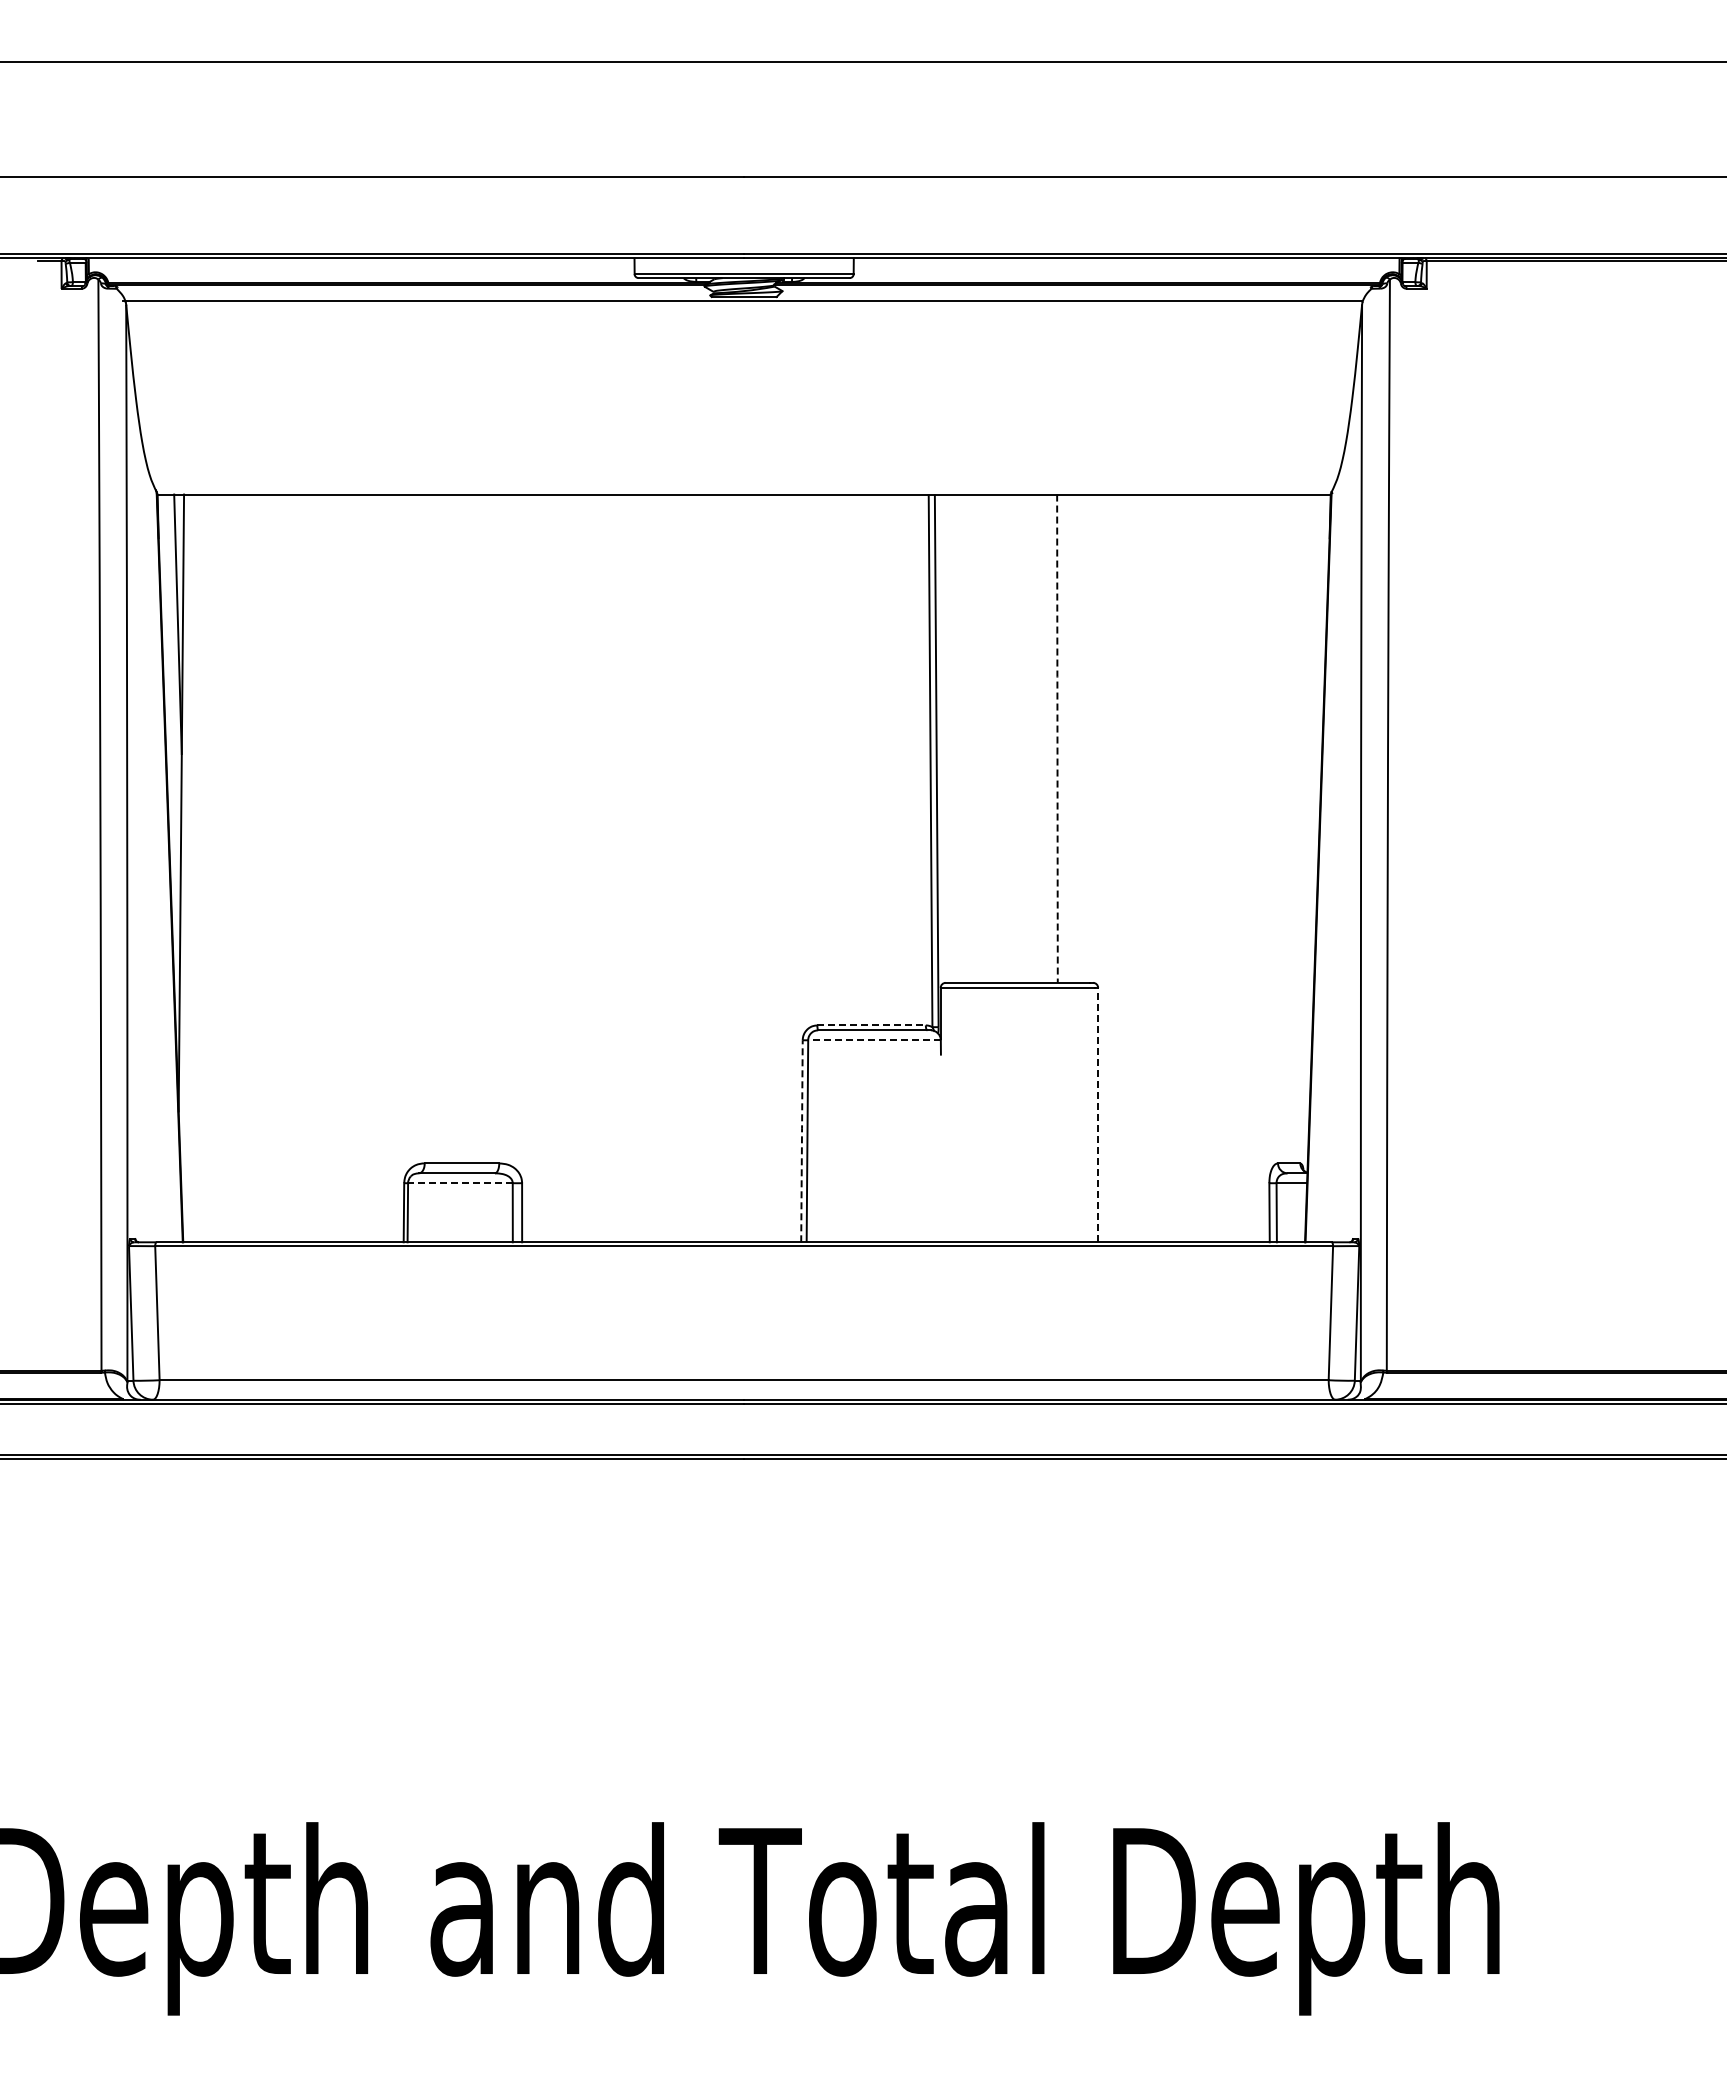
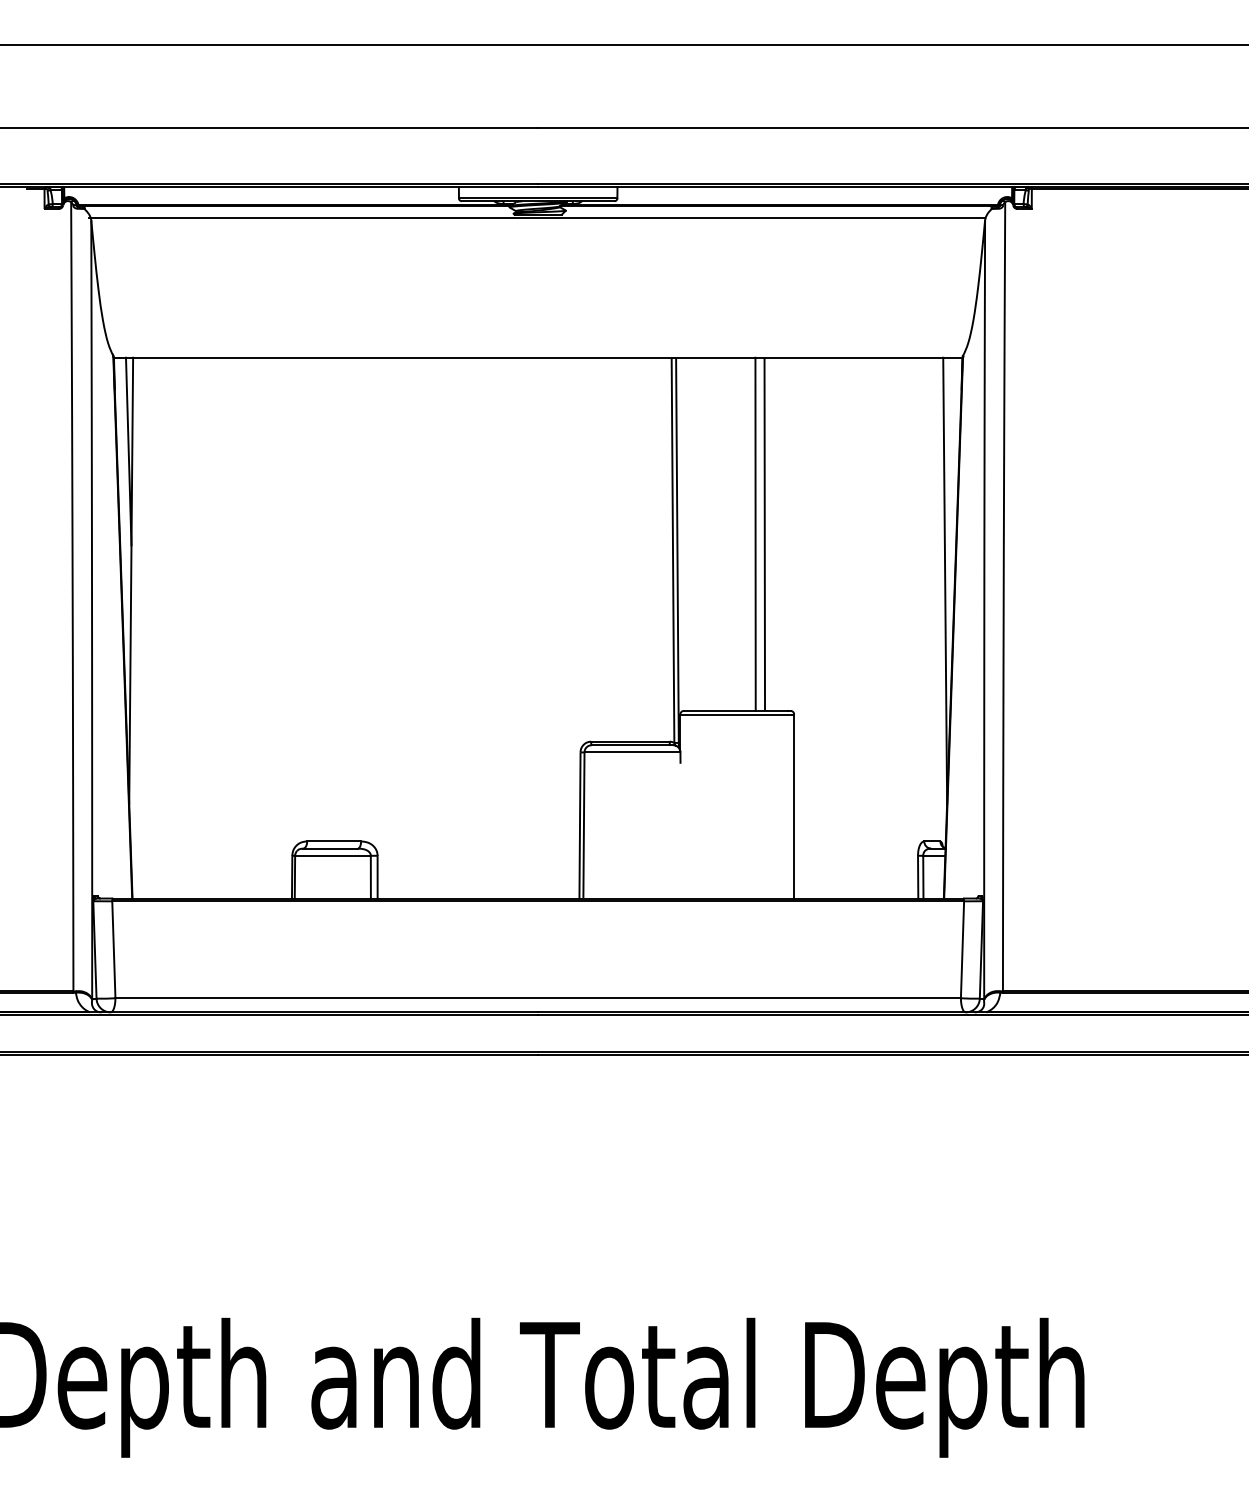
line: (1044, 738) -> (755, 534), added
line: (1057, 738) -> (764, 534), dashed -> solid
line: (1306, 802) -> (944, 580), added
line: (872, 1025) -> (631, 741), dashed -> solid
line: (874, 1040) -> (632, 752), dashed -> solid
line: (1098, 1114) -> (794, 806), dashed -> solid
line: (801, 1141) -> (579, 825), dashed -> solid
line: (459, 1183) -> (332, 856), dashed -> solid

